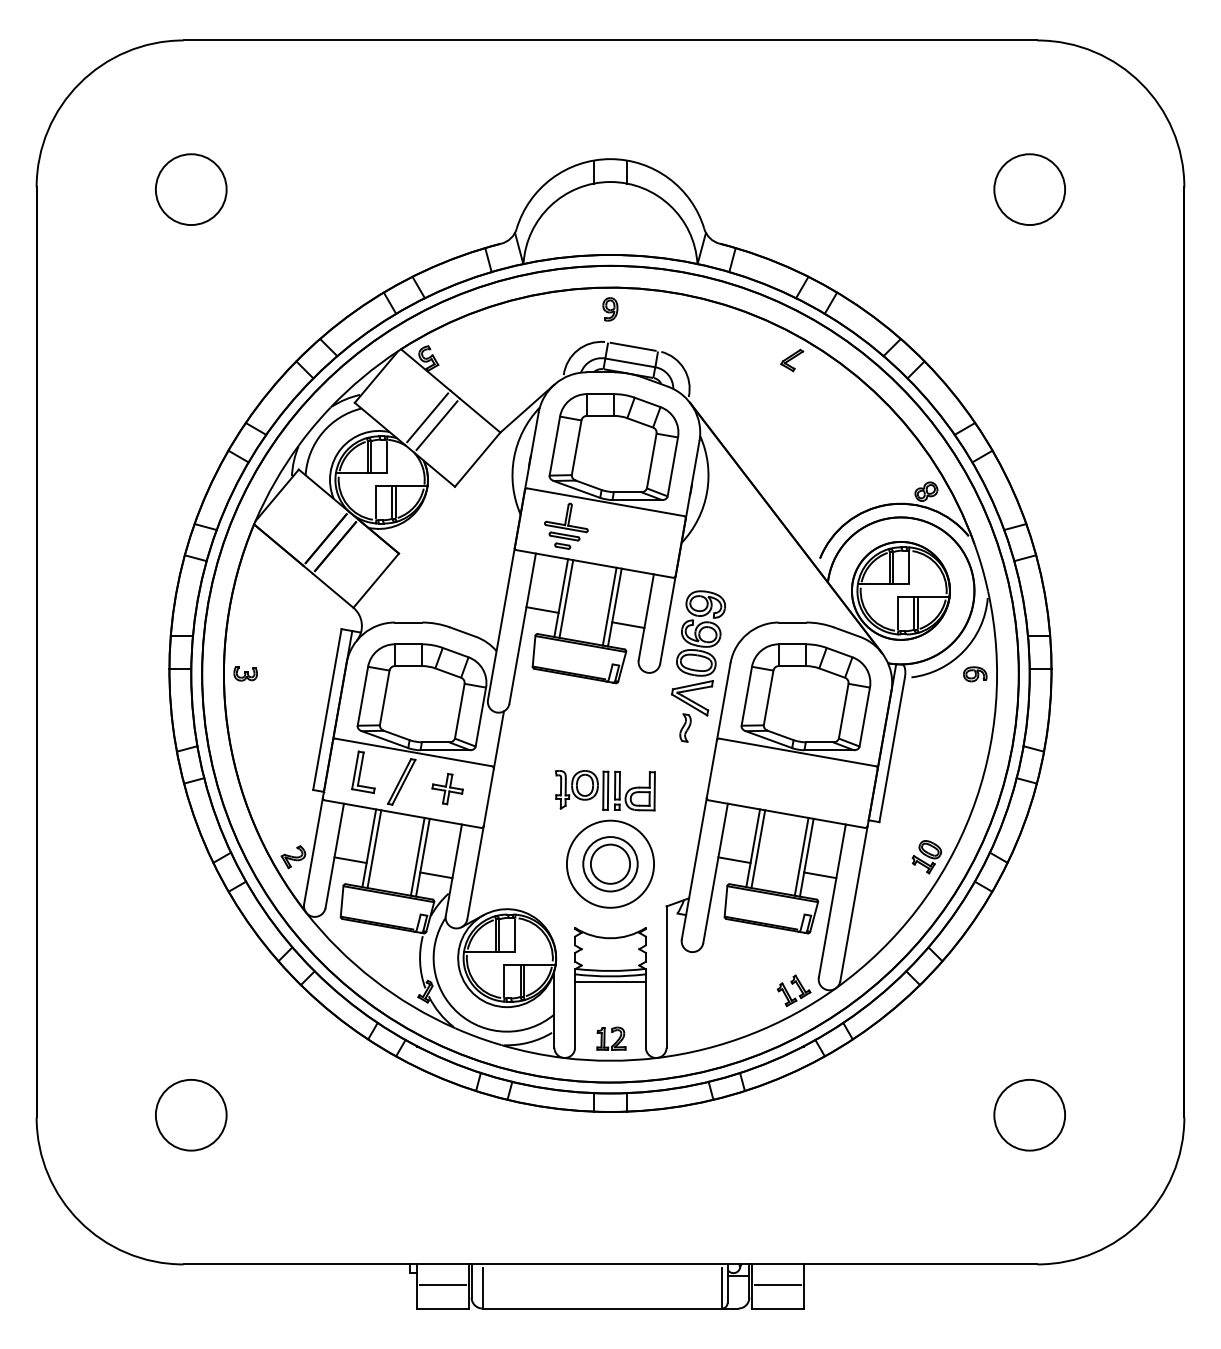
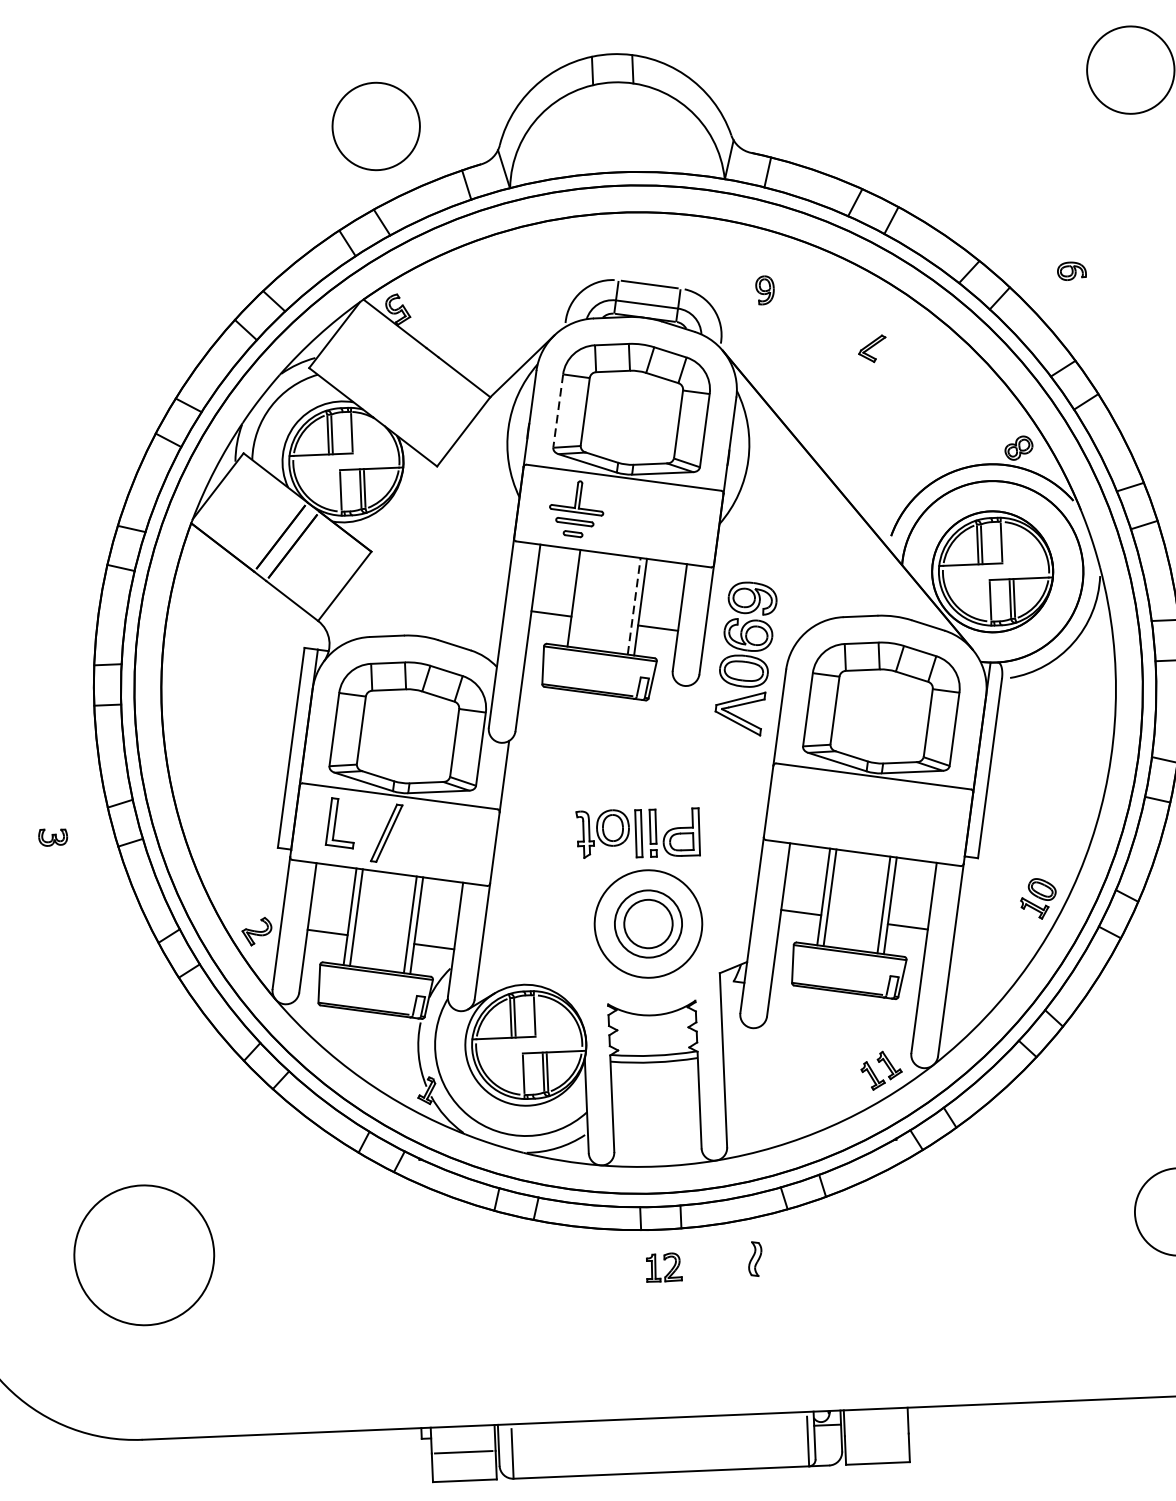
circle: (191, 189) -> (376, 126), moved
part: (610, 309) -> (765, 290), moved
part: (792, 360) -> (872, 348), moved
line: (427, 417) -> (399, 382), removed
line: (436, 425) -> (411, 391), removed
line: (554, 446) -> (557, 411), solid -> dashed
line: (566, 598) -> (580, 598), removed
line: (609, 606) -> (633, 606), solid -> dashed
part: (245, 673) -> (52, 836), moved
part: (975, 674) -> (1072, 271), moved
part: (685, 727) -> (755, 1258), moved
part: (447, 789) -> (443, 840), removed
line: (610, 981) -> (654, 1068), removed
part: (611, 1038) -> (664, 1267), moved
circle: (190, 1114) -> (143, 1254), size x1.6
line: (777, 1285) -> (876, 1435), removed

